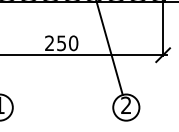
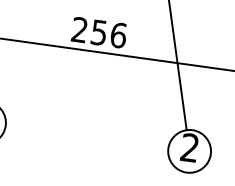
text: (73, 42) -> (118, 34), 250 -> 256

